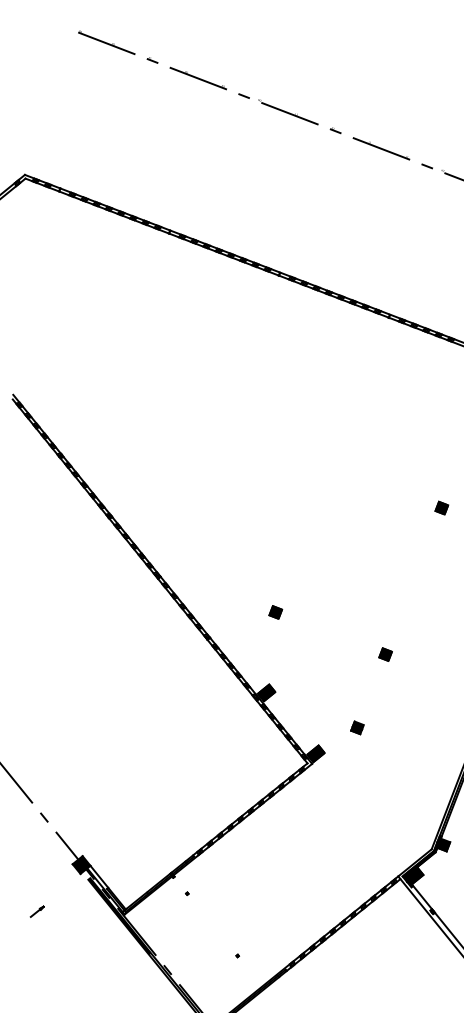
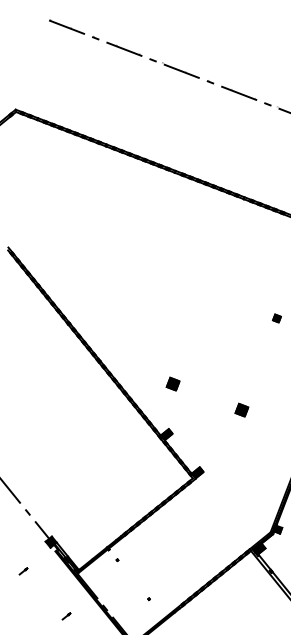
part: (275, 611) -> (172, 383), size x1.6
part: (385, 654) -> (241, 410), size x1.6
part: (358, 728) -> (224, 456), removed
line: (105, 983) -> (66, 616), added

